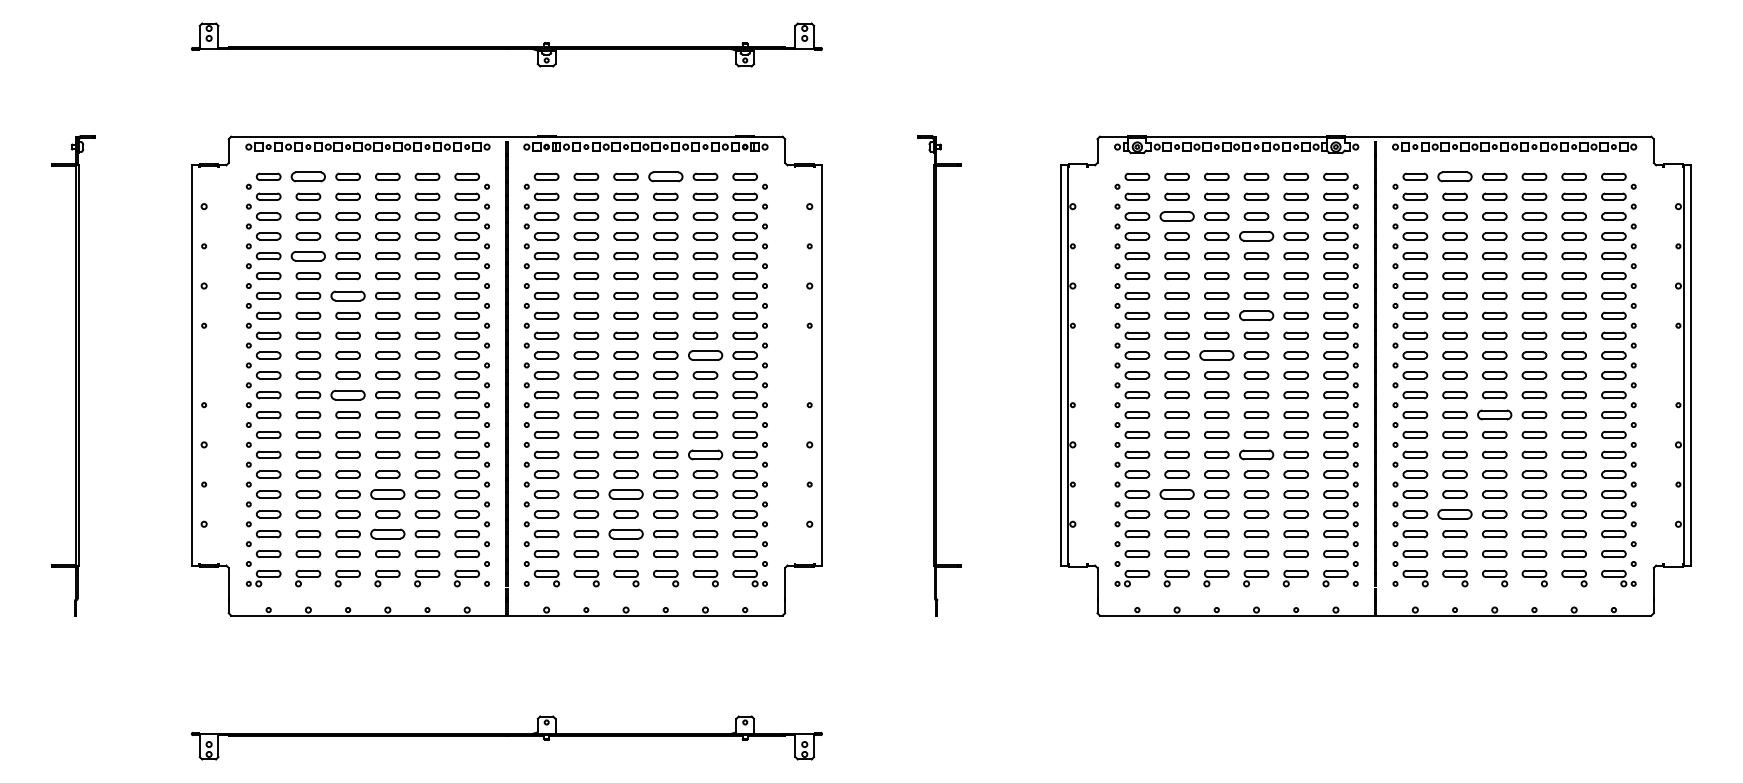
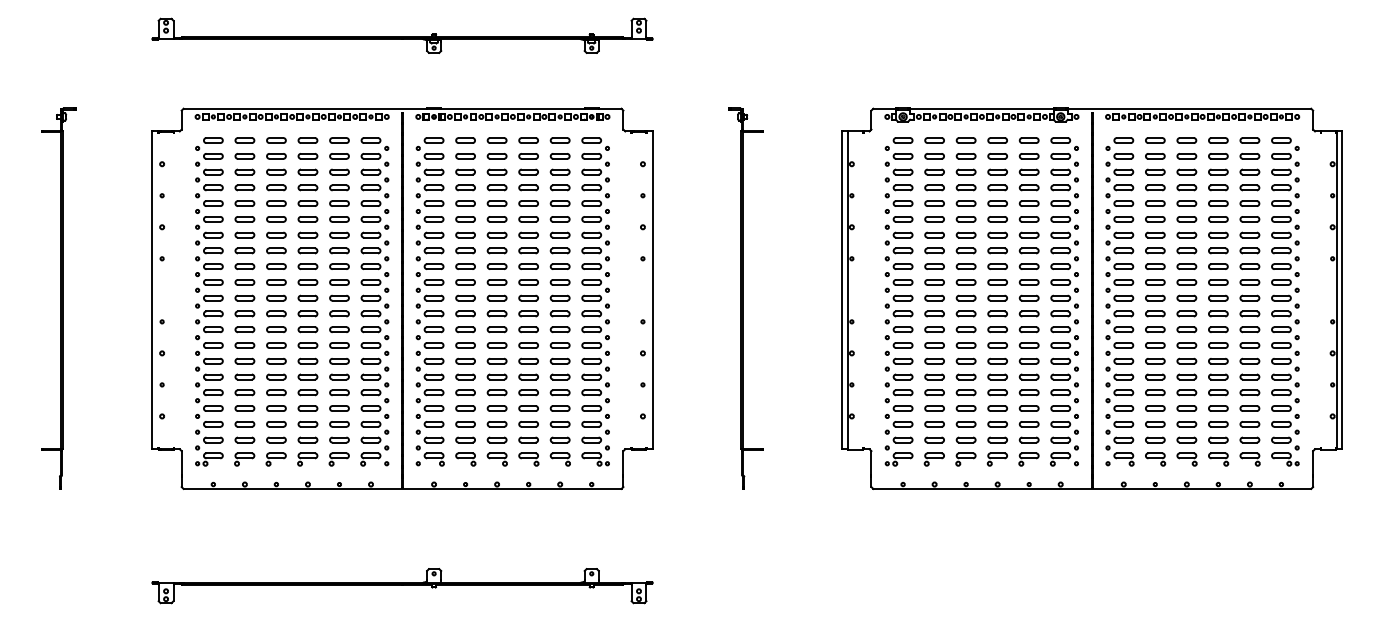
part: (307, 176) -> (244, 140), size x0.71
part: (665, 176) -> (528, 140), size x0.71
part: (1455, 176) -> (1155, 140), size x0.71
part: (1176, 215) -> (934, 171), size x0.71
part: (1256, 235) -> (997, 187), size x0.71
part: (307, 256) -> (244, 203), size x0.71
part: (348, 295) -> (276, 234), size x0.71
part: (1256, 315) -> (997, 250), size x0.71
part: (704, 355) -> (559, 282), size x0.71
part: (1215, 355) -> (965, 282), size x0.71
part: (348, 394) -> (276, 313), size x0.71
part: (1494, 414) -> (1186, 329), size x0.71
part: (704, 453) -> (559, 360), size x0.71
part: (1256, 453) -> (997, 360), size x0.71
part: (387, 494) -> (307, 392), size x0.71
part: (625, 494) -> (496, 392), size x0.71
part: (1176, 494) -> (934, 392), size x0.71
part: (1455, 514) -> (1155, 408), size x0.71
part: (387, 534) -> (307, 424), size x0.71
part: (625, 534) -> (496, 424), size x0.71

